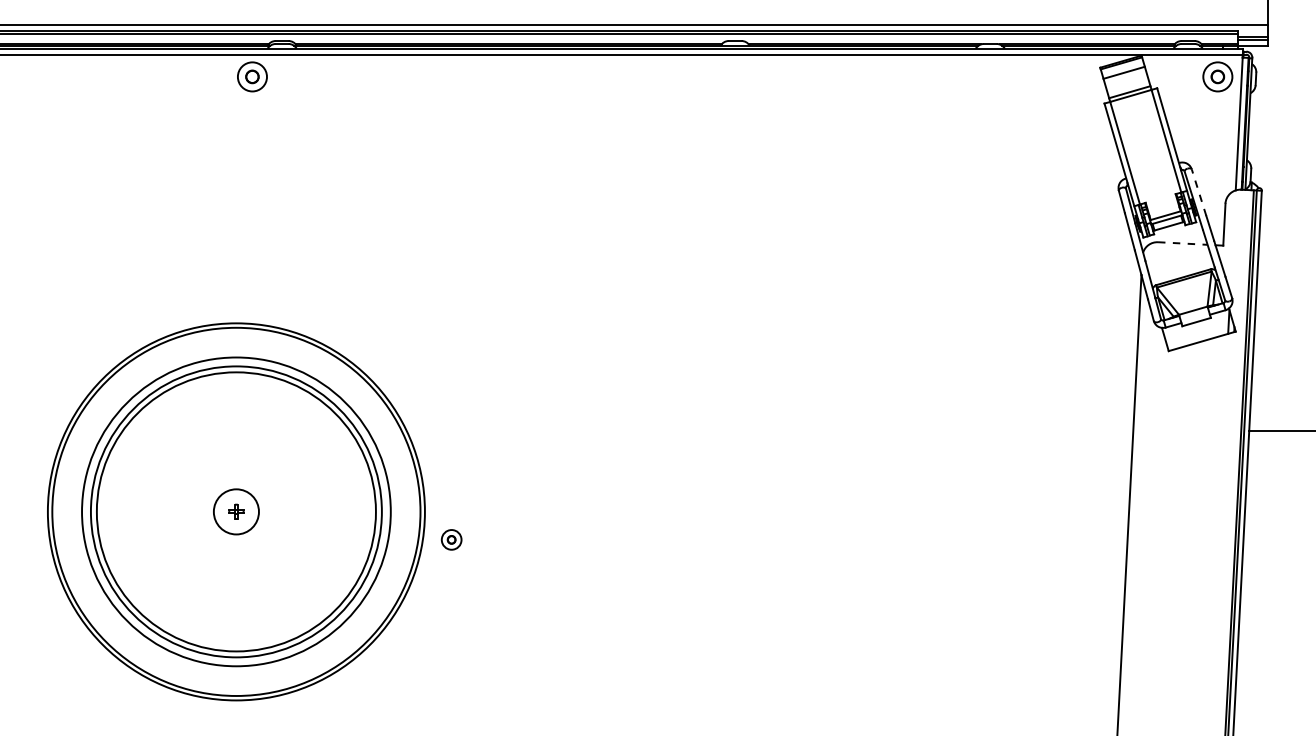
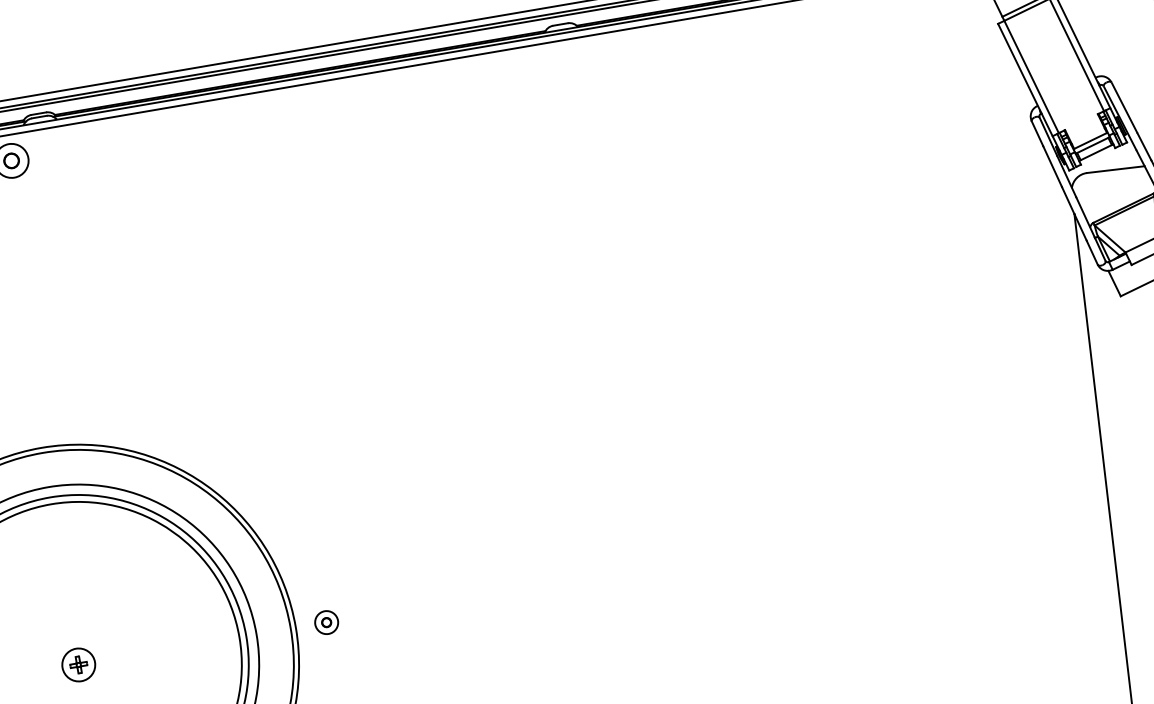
line: (1198, 191) -> (1123, 106), dashed -> solid
line: (1182, 243) -> (1115, 169), dashed -> solid
circle: (236, 511) -> (78, 664), size x0.62
part: (451, 539) -> (326, 622), moved

